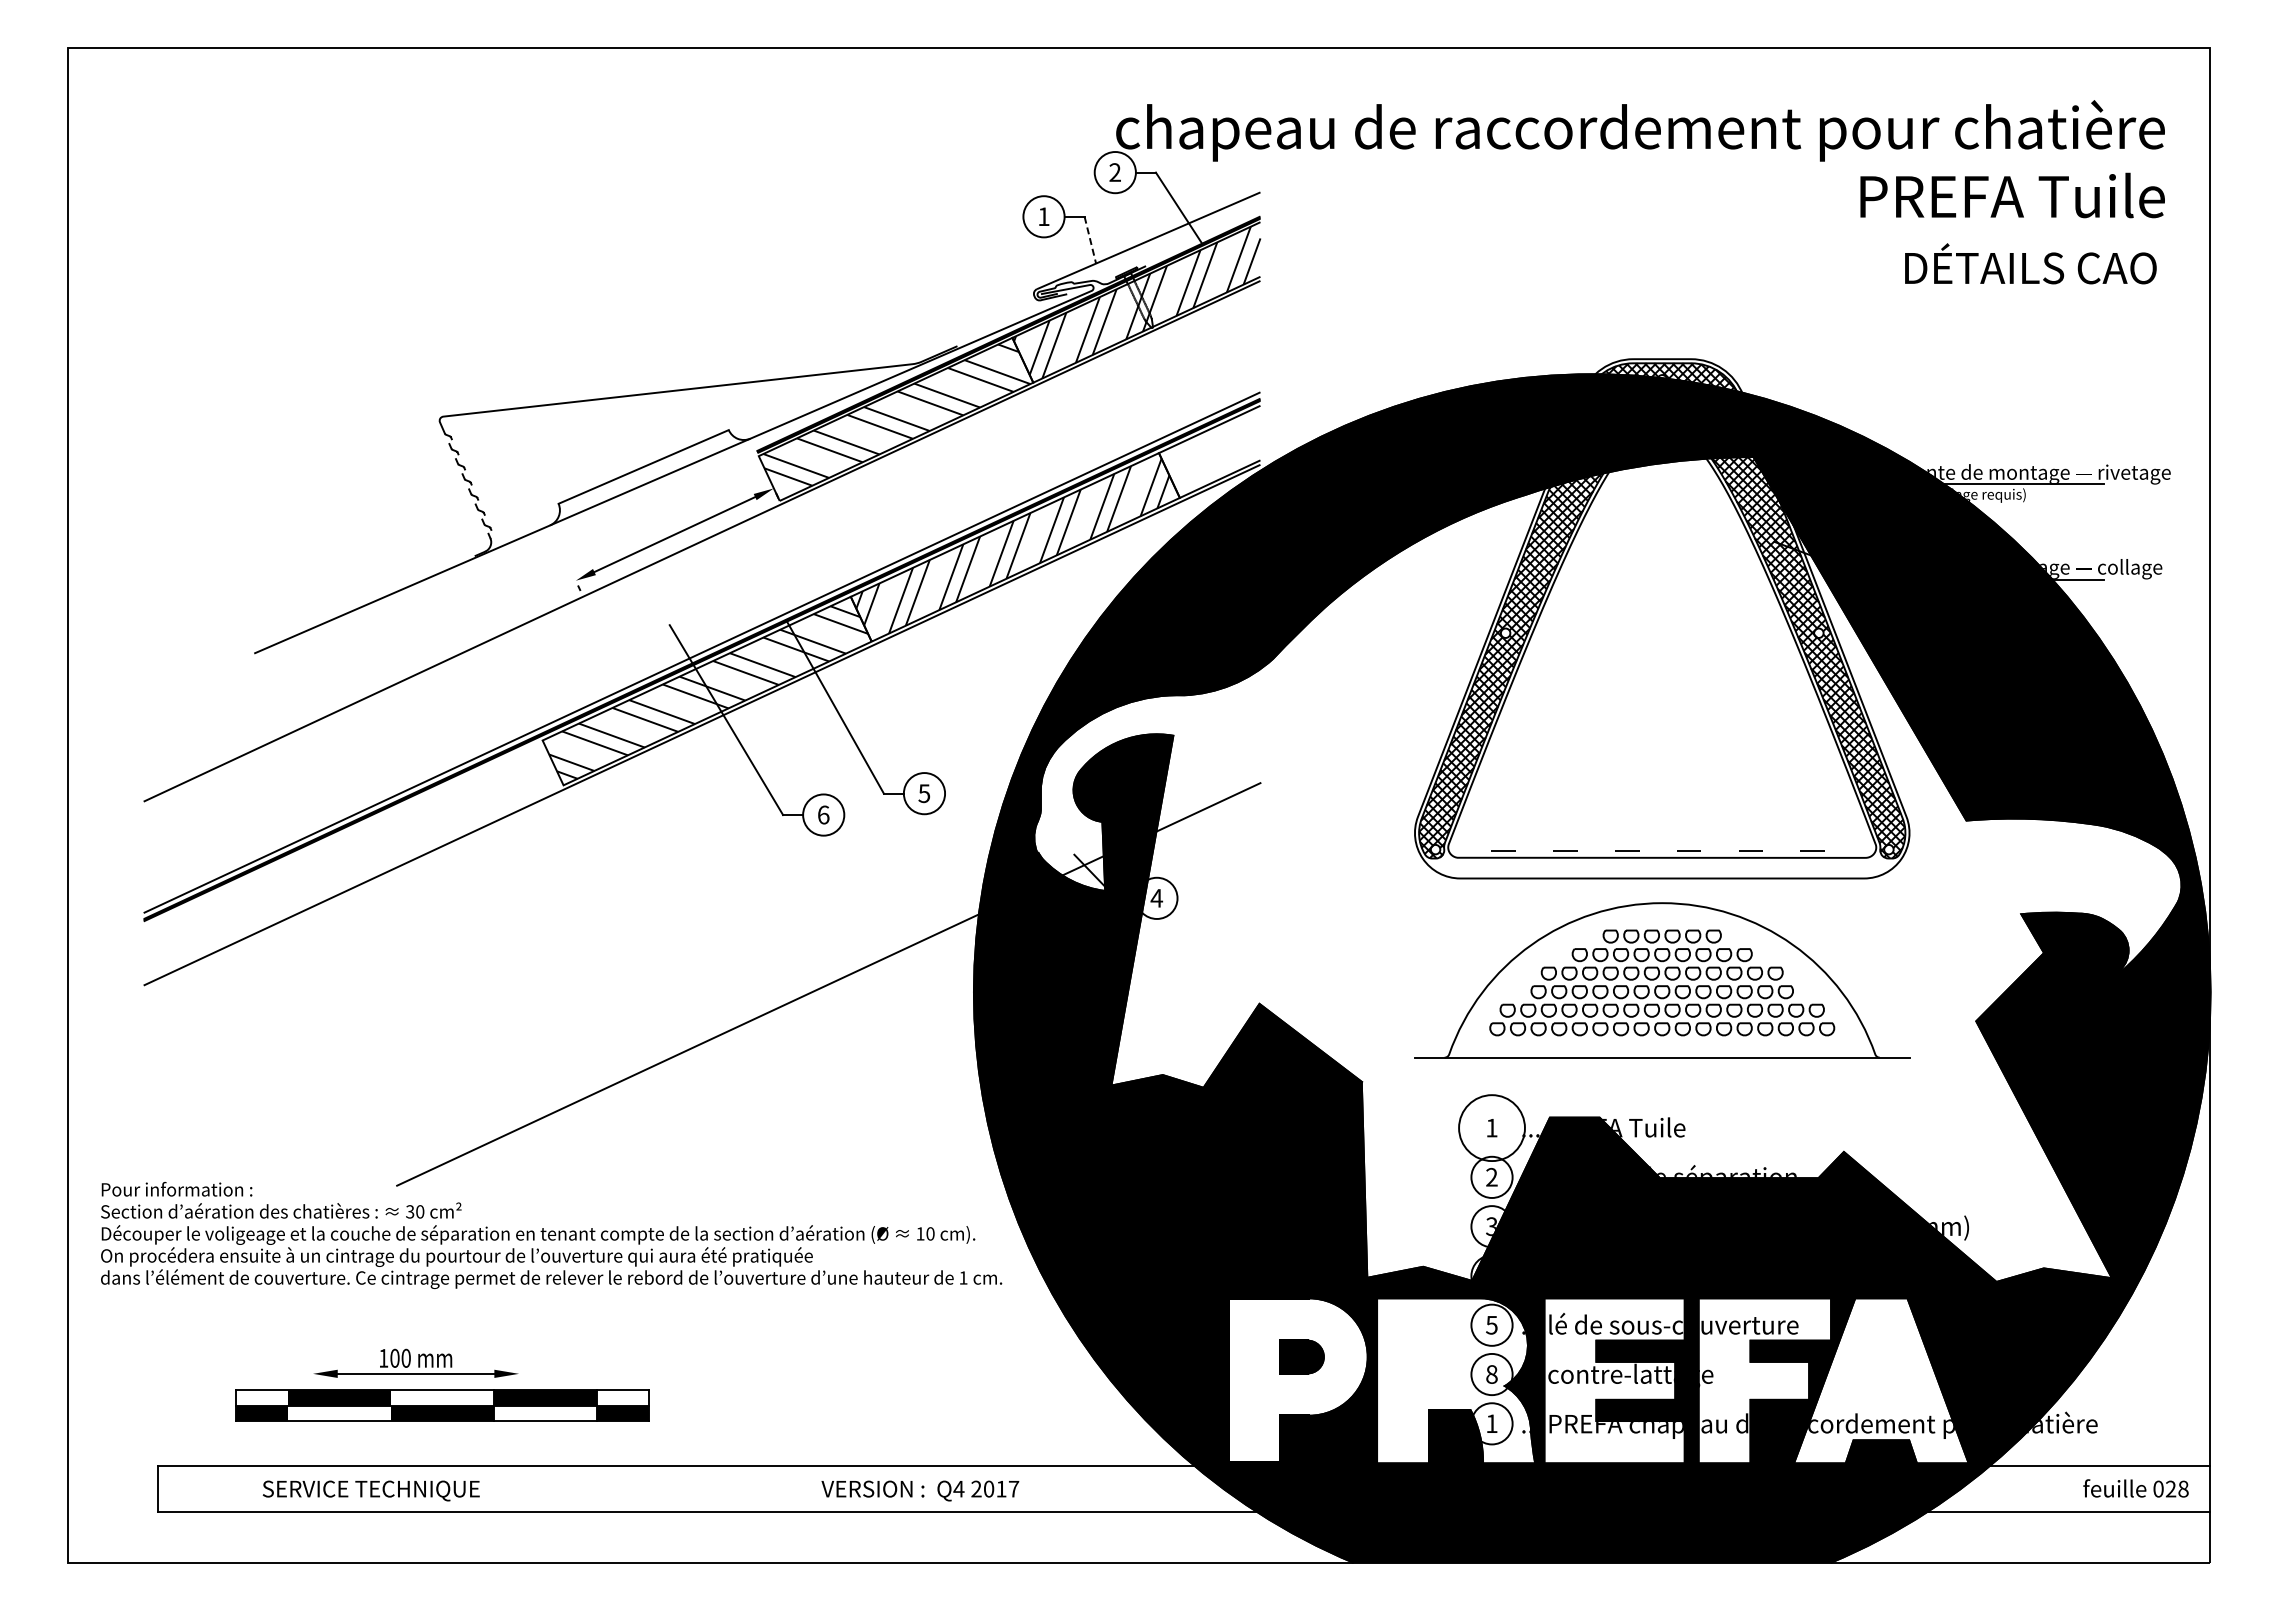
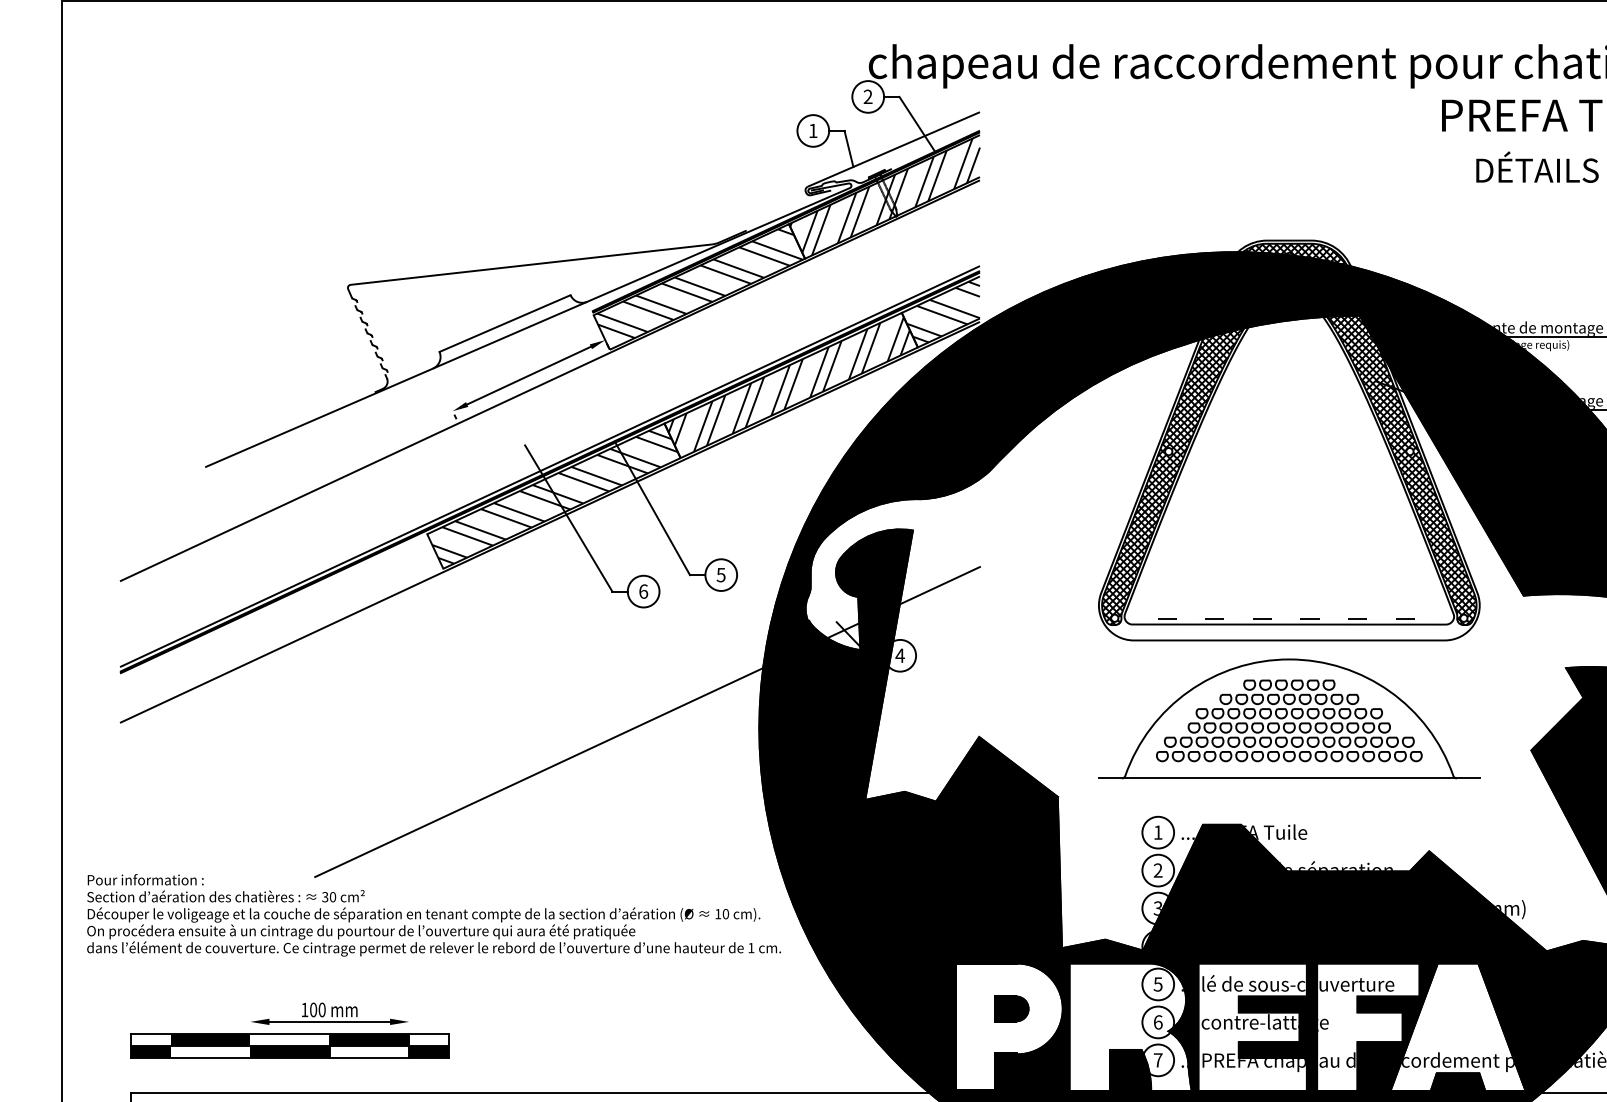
line: (1090, 240) -> (849, 149), dashed -> solid
hatch: (1212, 451) -> (943, 311), added
circle: (1491, 1127) -> (1157, 832), size x0.62
text: (1491, 1374) -> (1157, 1022), 8 -> 6
part: (442, 1405) -> (290, 1046), moved
text: (1491, 1423) -> (1157, 1060), 1 -> 7

